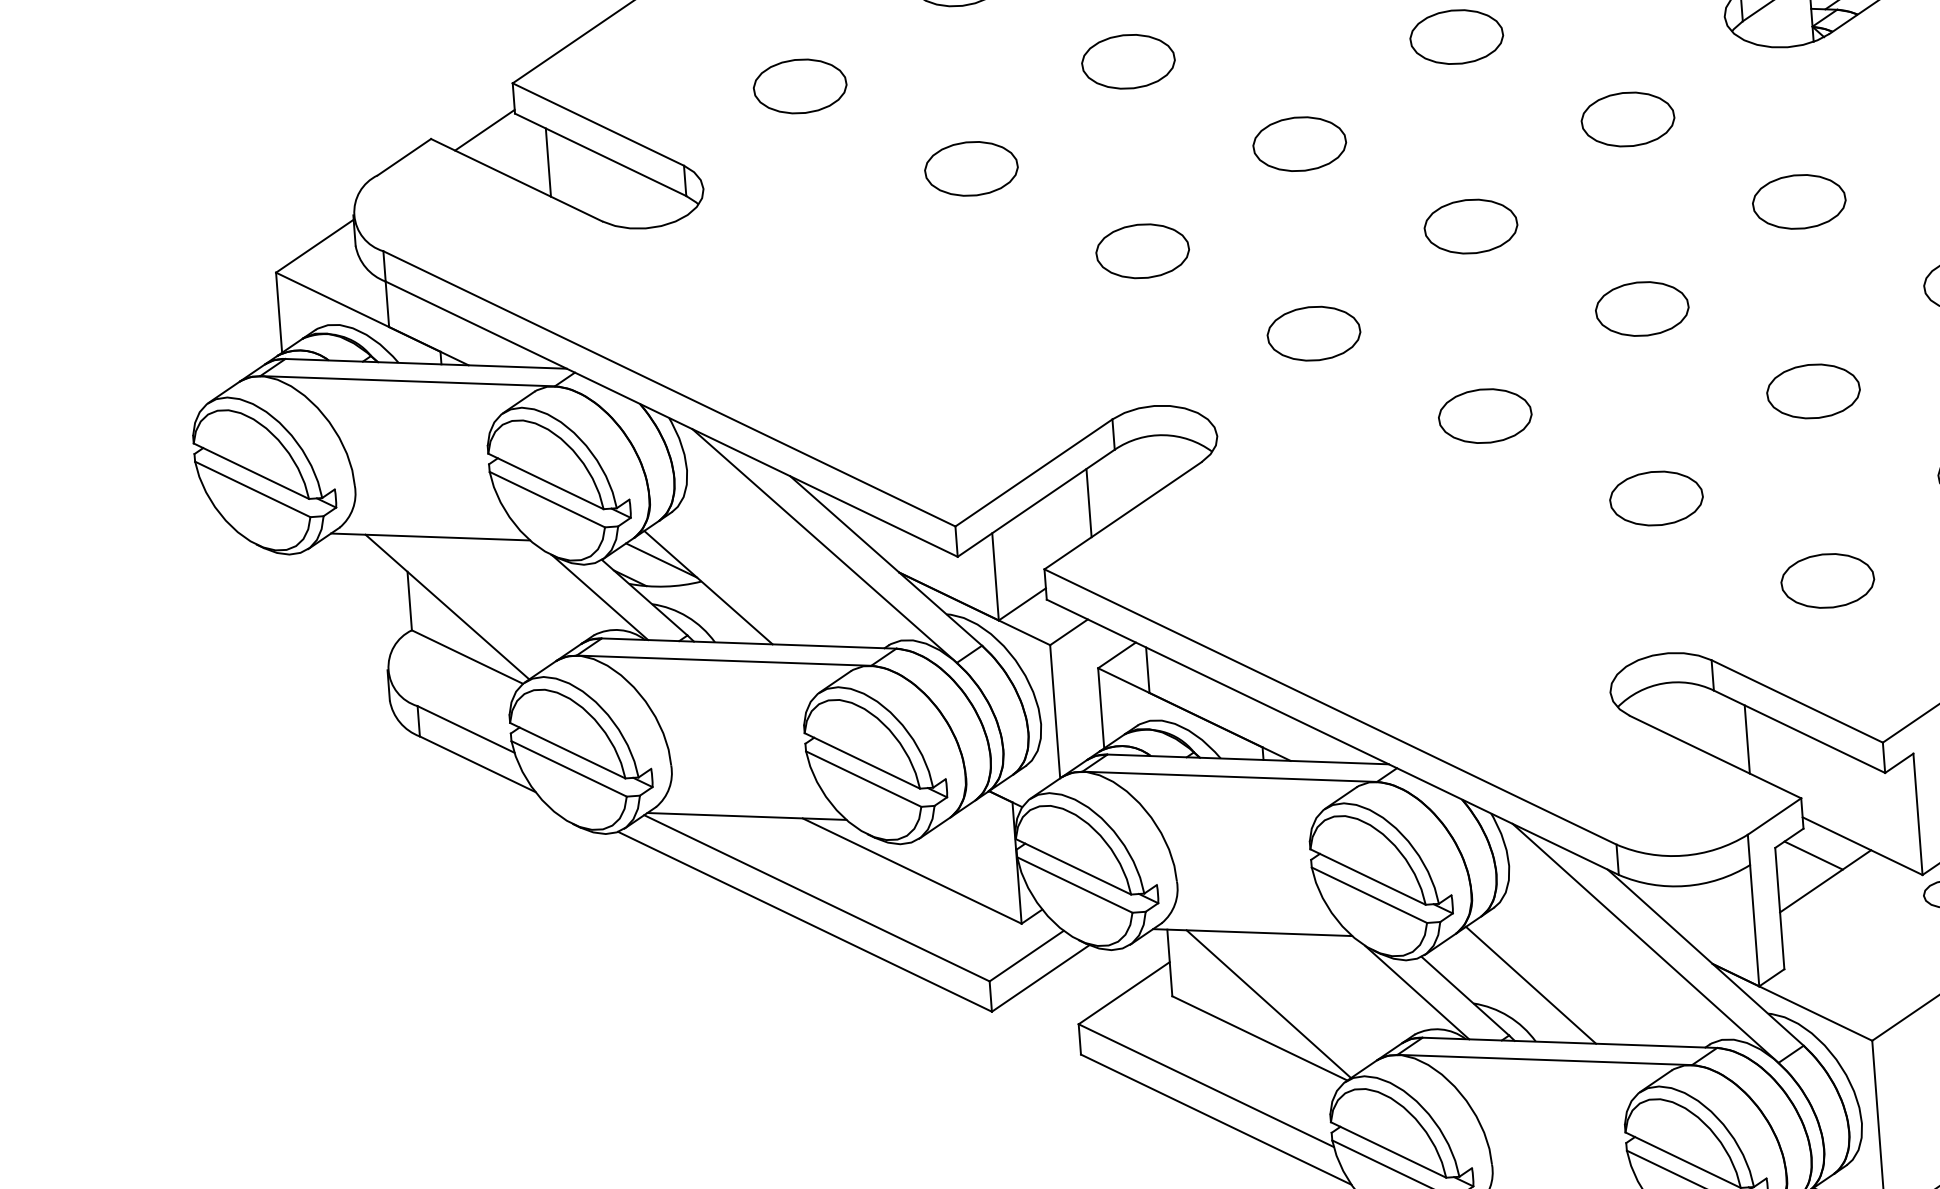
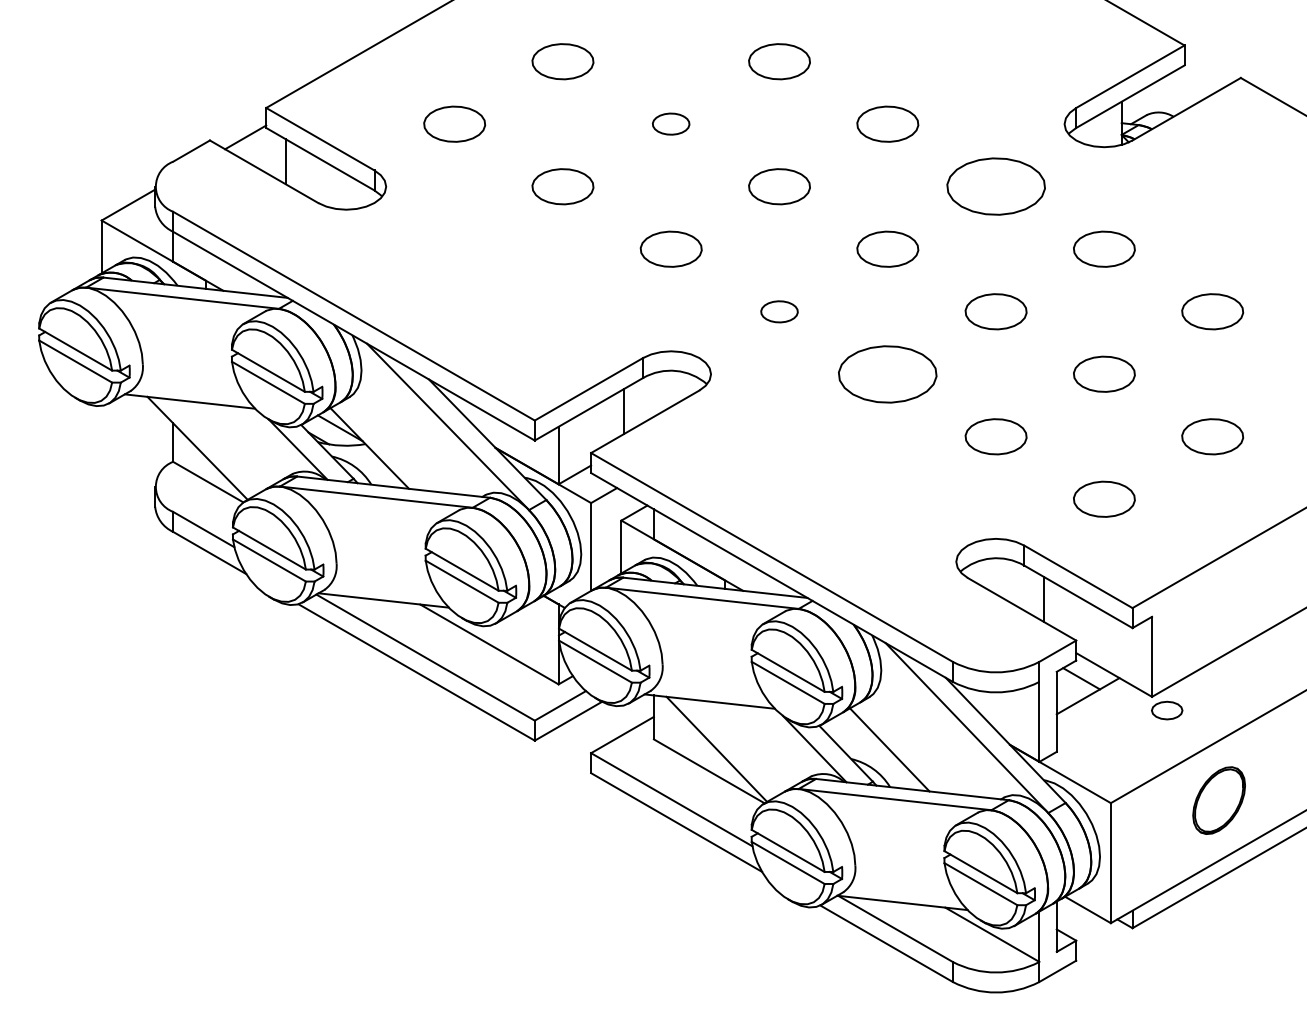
part: (1127, 60) -> (670, 123), size x0.6
part: (1627, 119) -> (995, 186), size x1.6
part: (1313, 333) -> (779, 311), size x0.6
part: (1484, 414) -> (887, 373), size x1.6

